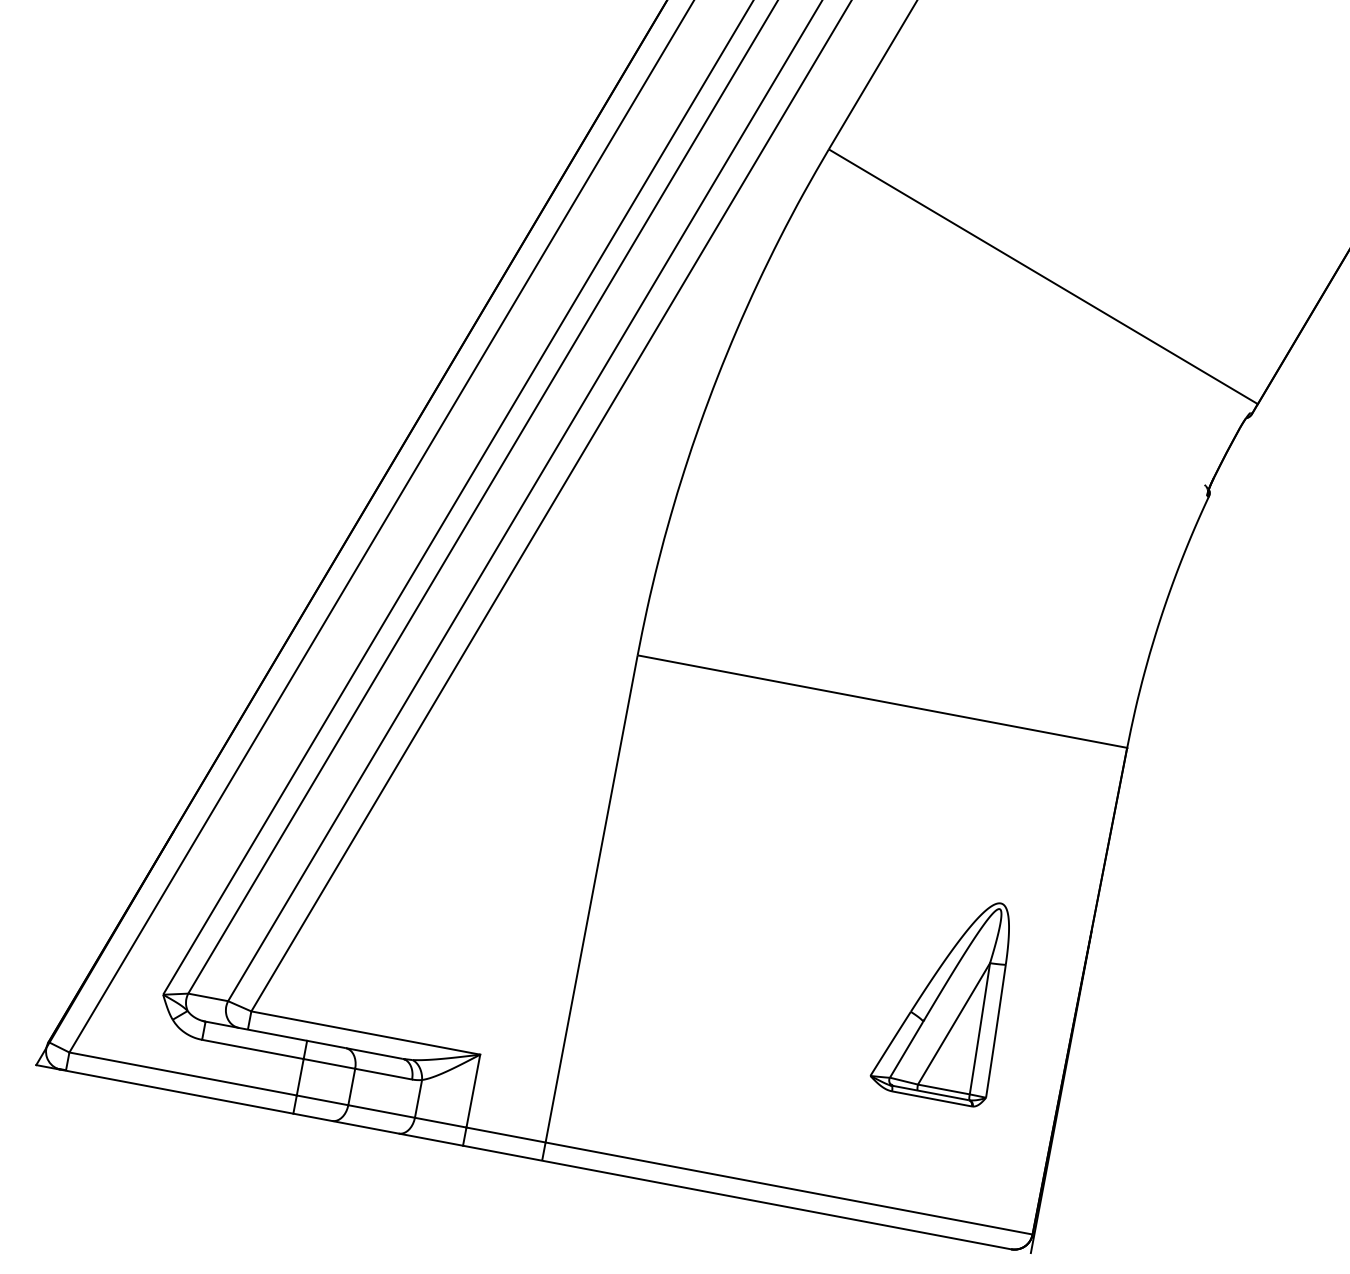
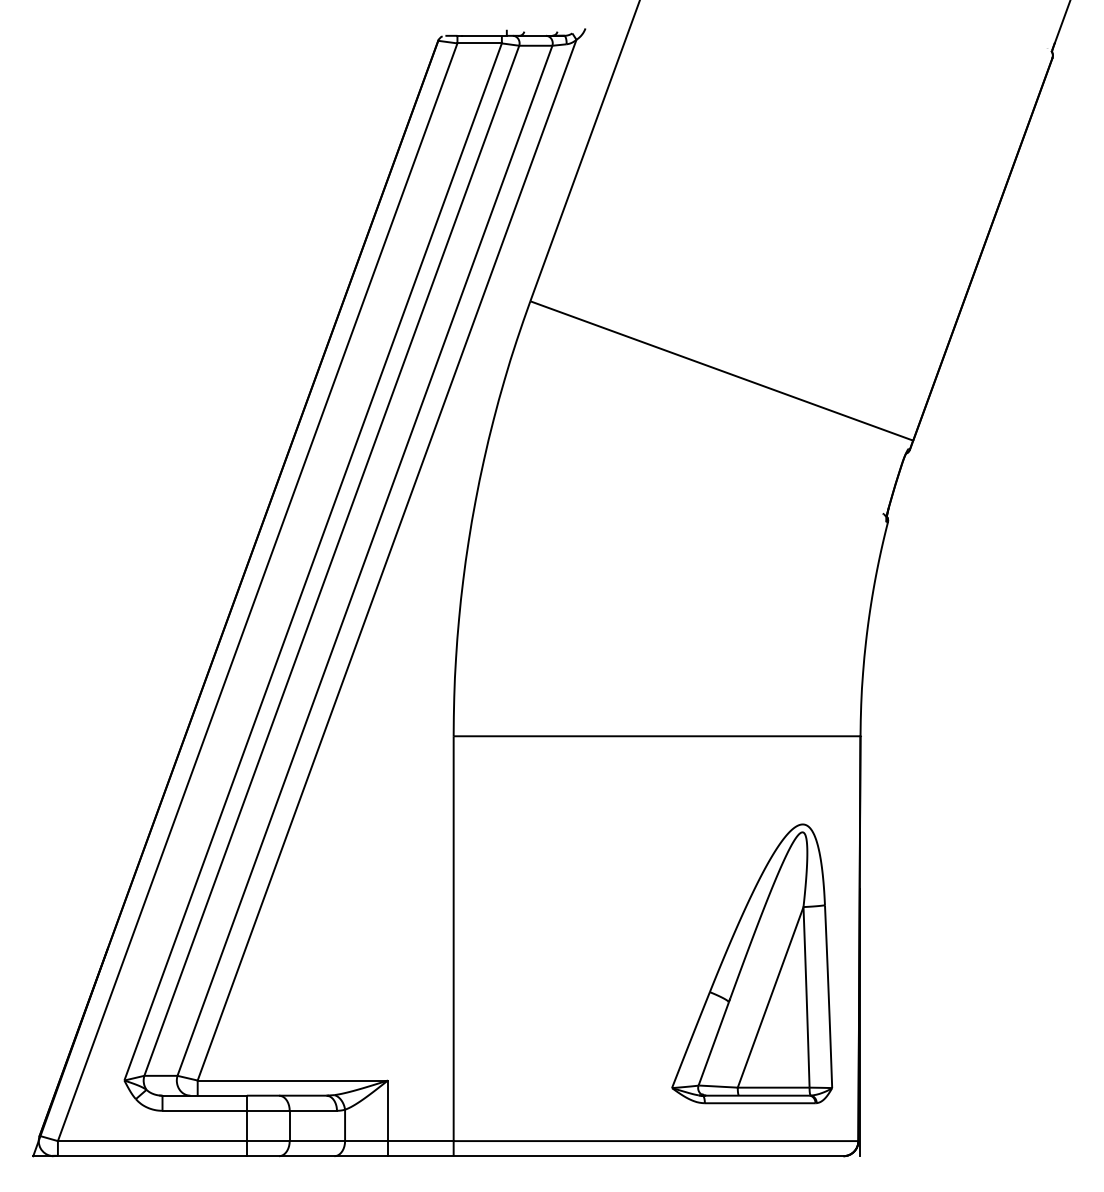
part: (945, 996) -> (752, 963), size x1.67

